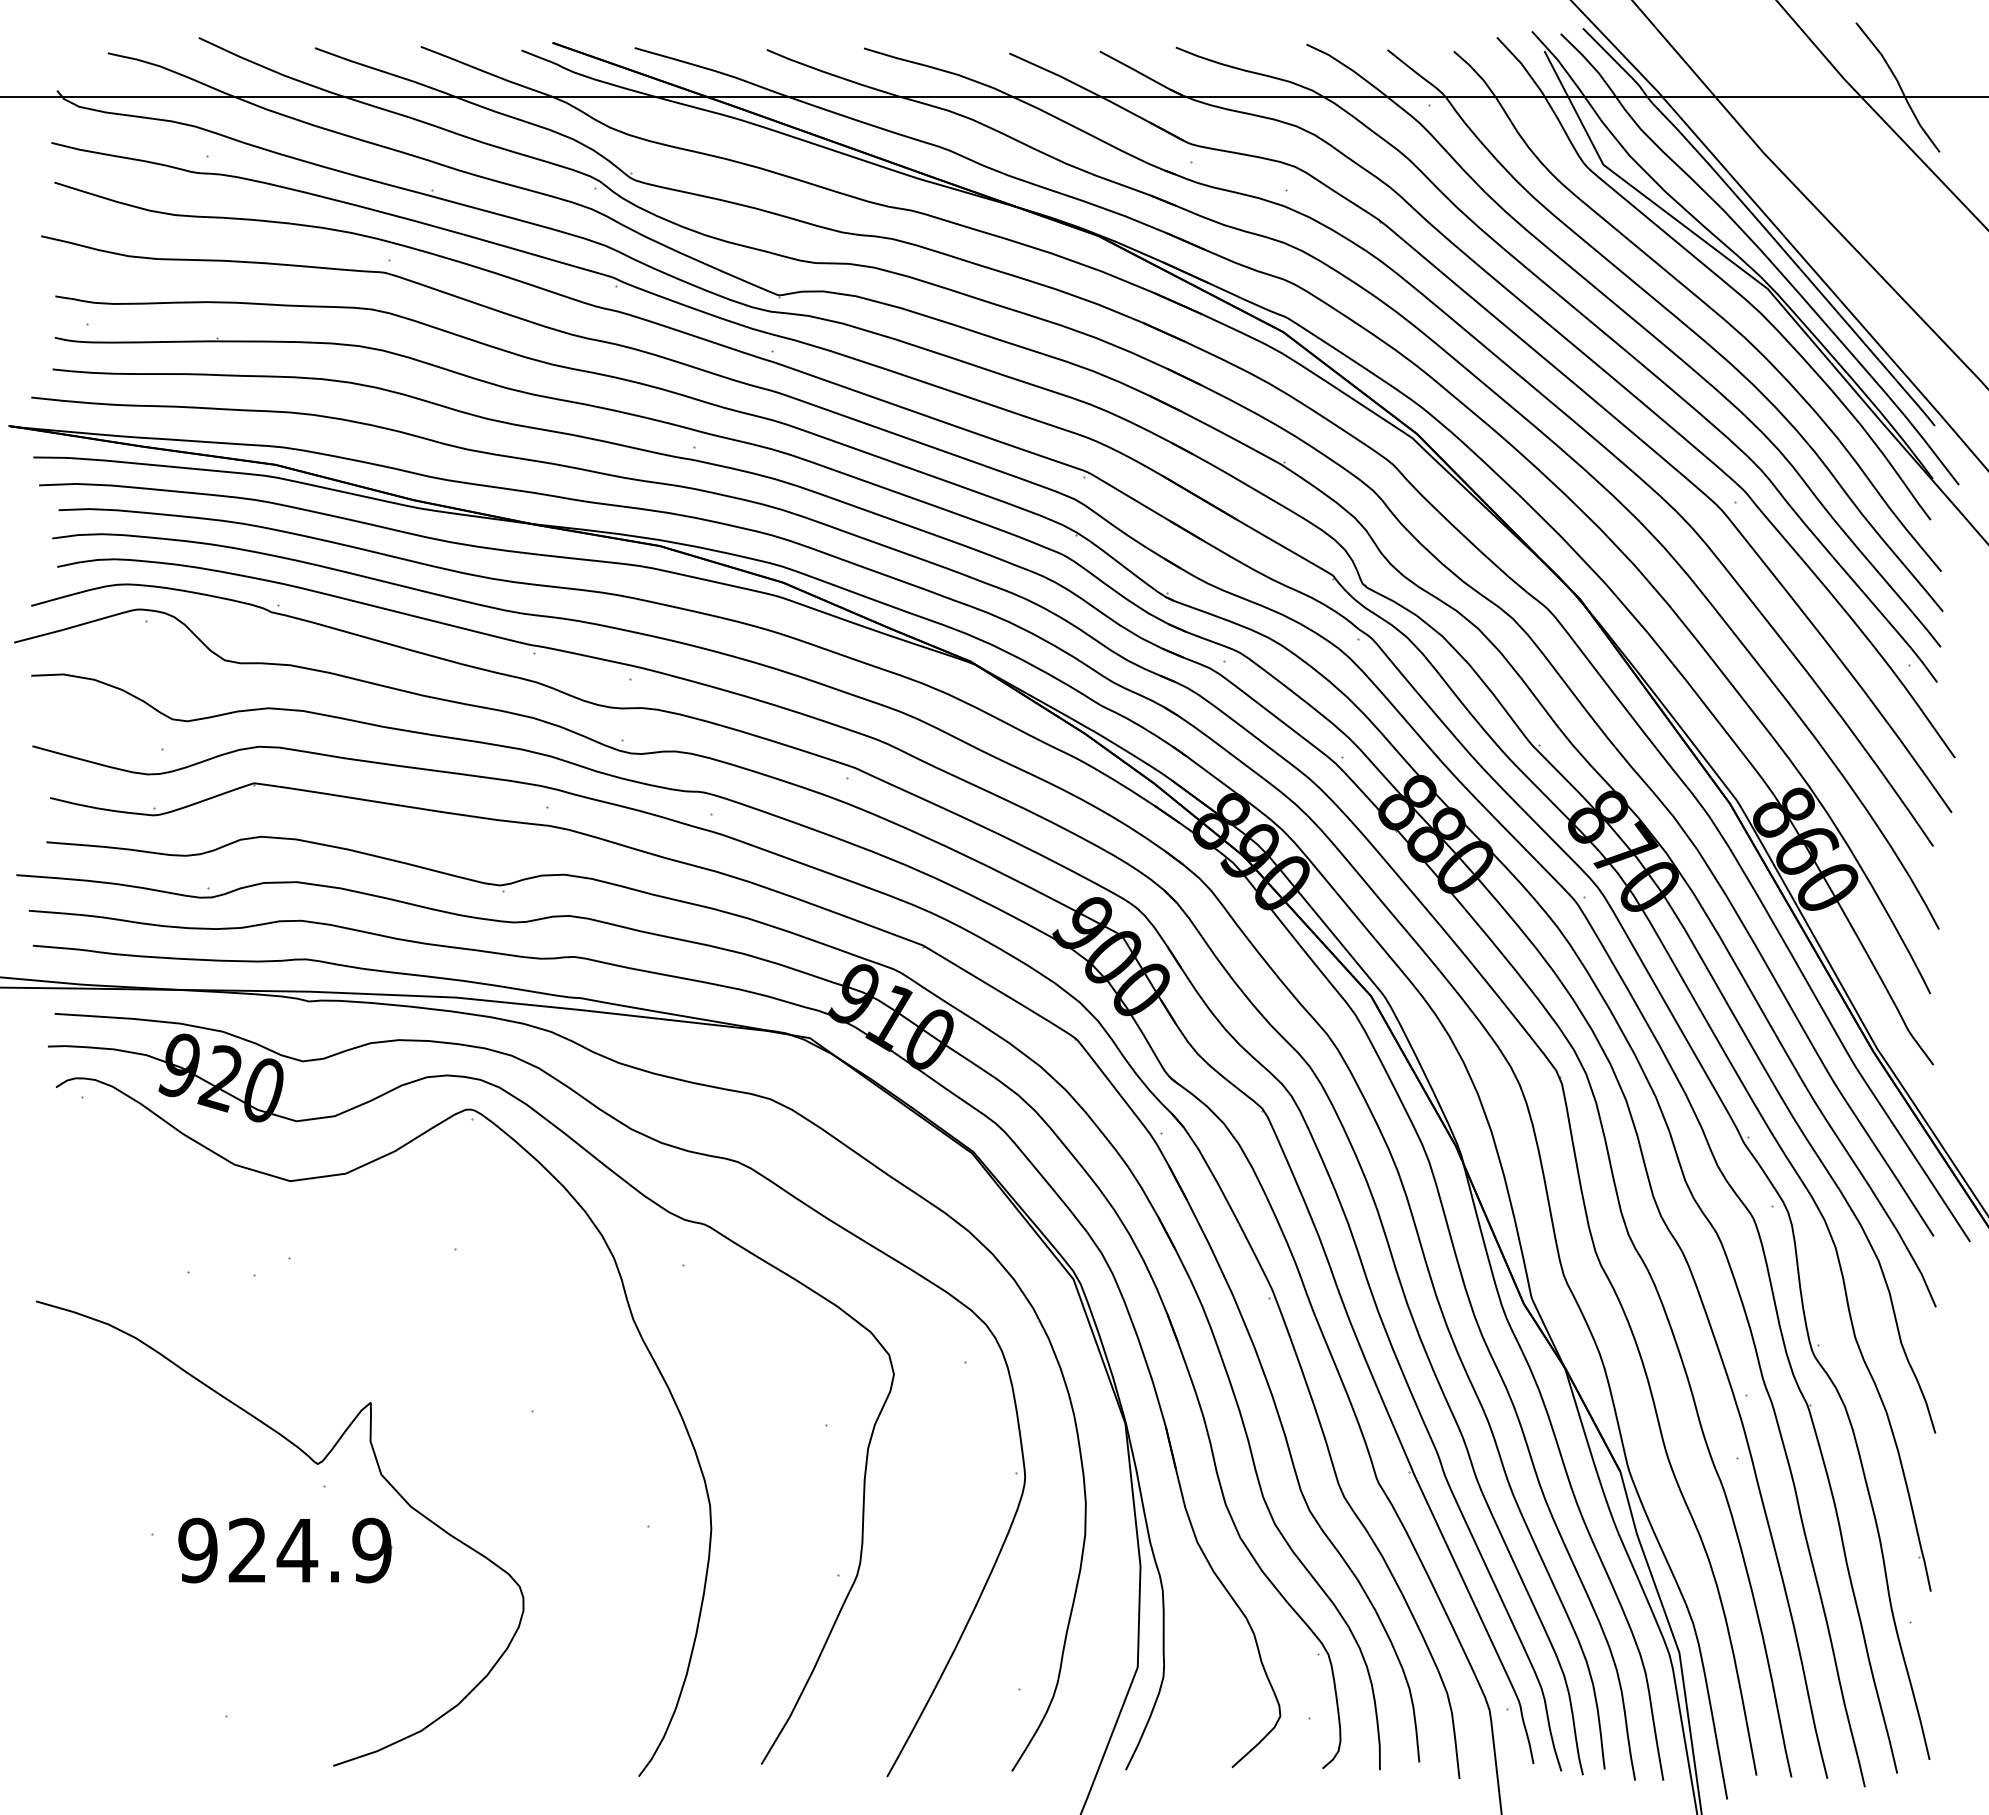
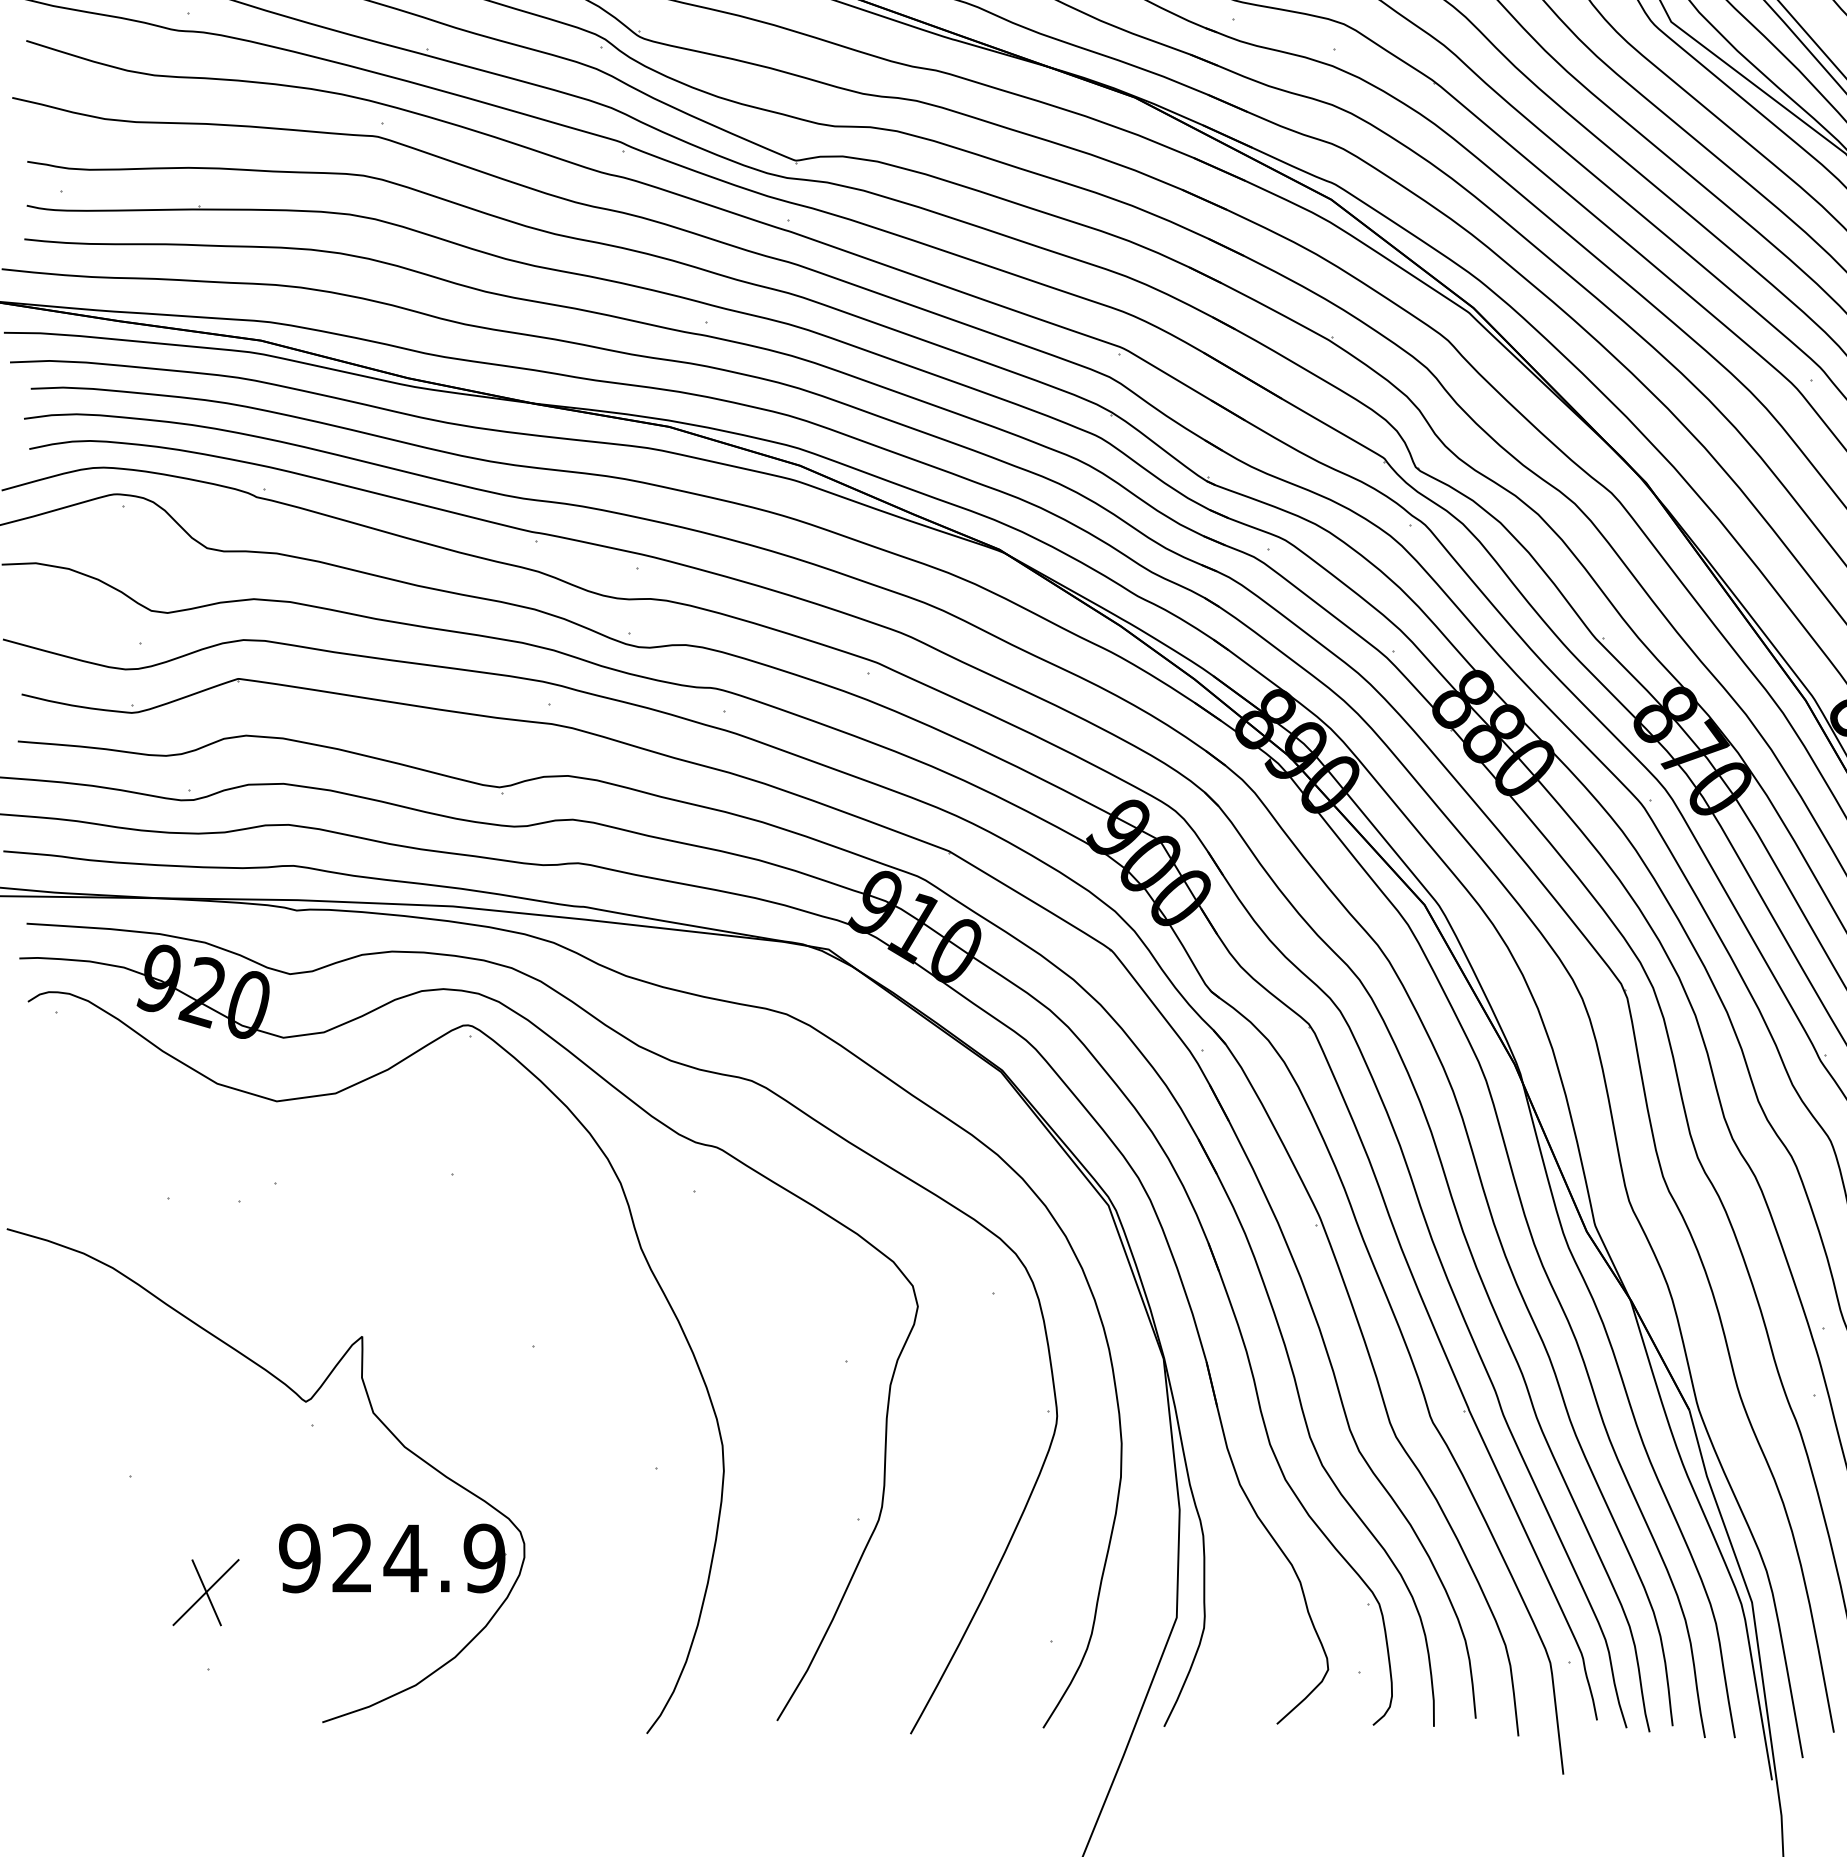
part: (285, 1550) -> (392, 1558), moved
part: (223, 1643) -> (205, 1592), added

